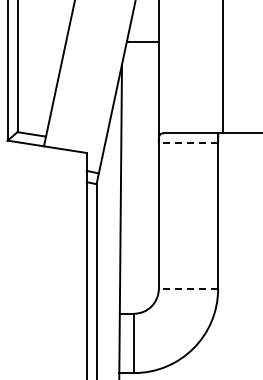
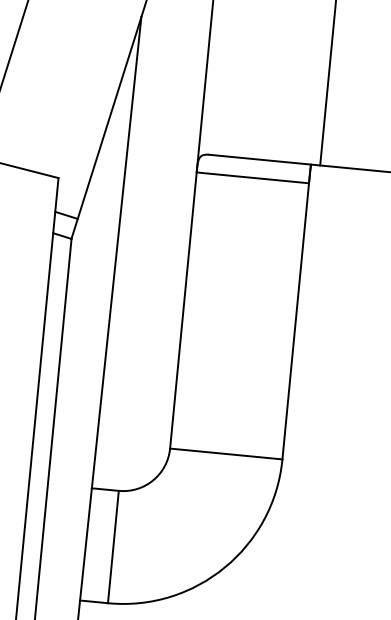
line: (188, 143) -> (252, 178), dashed -> solid
line: (188, 289) -> (226, 454), dashed -> solid

